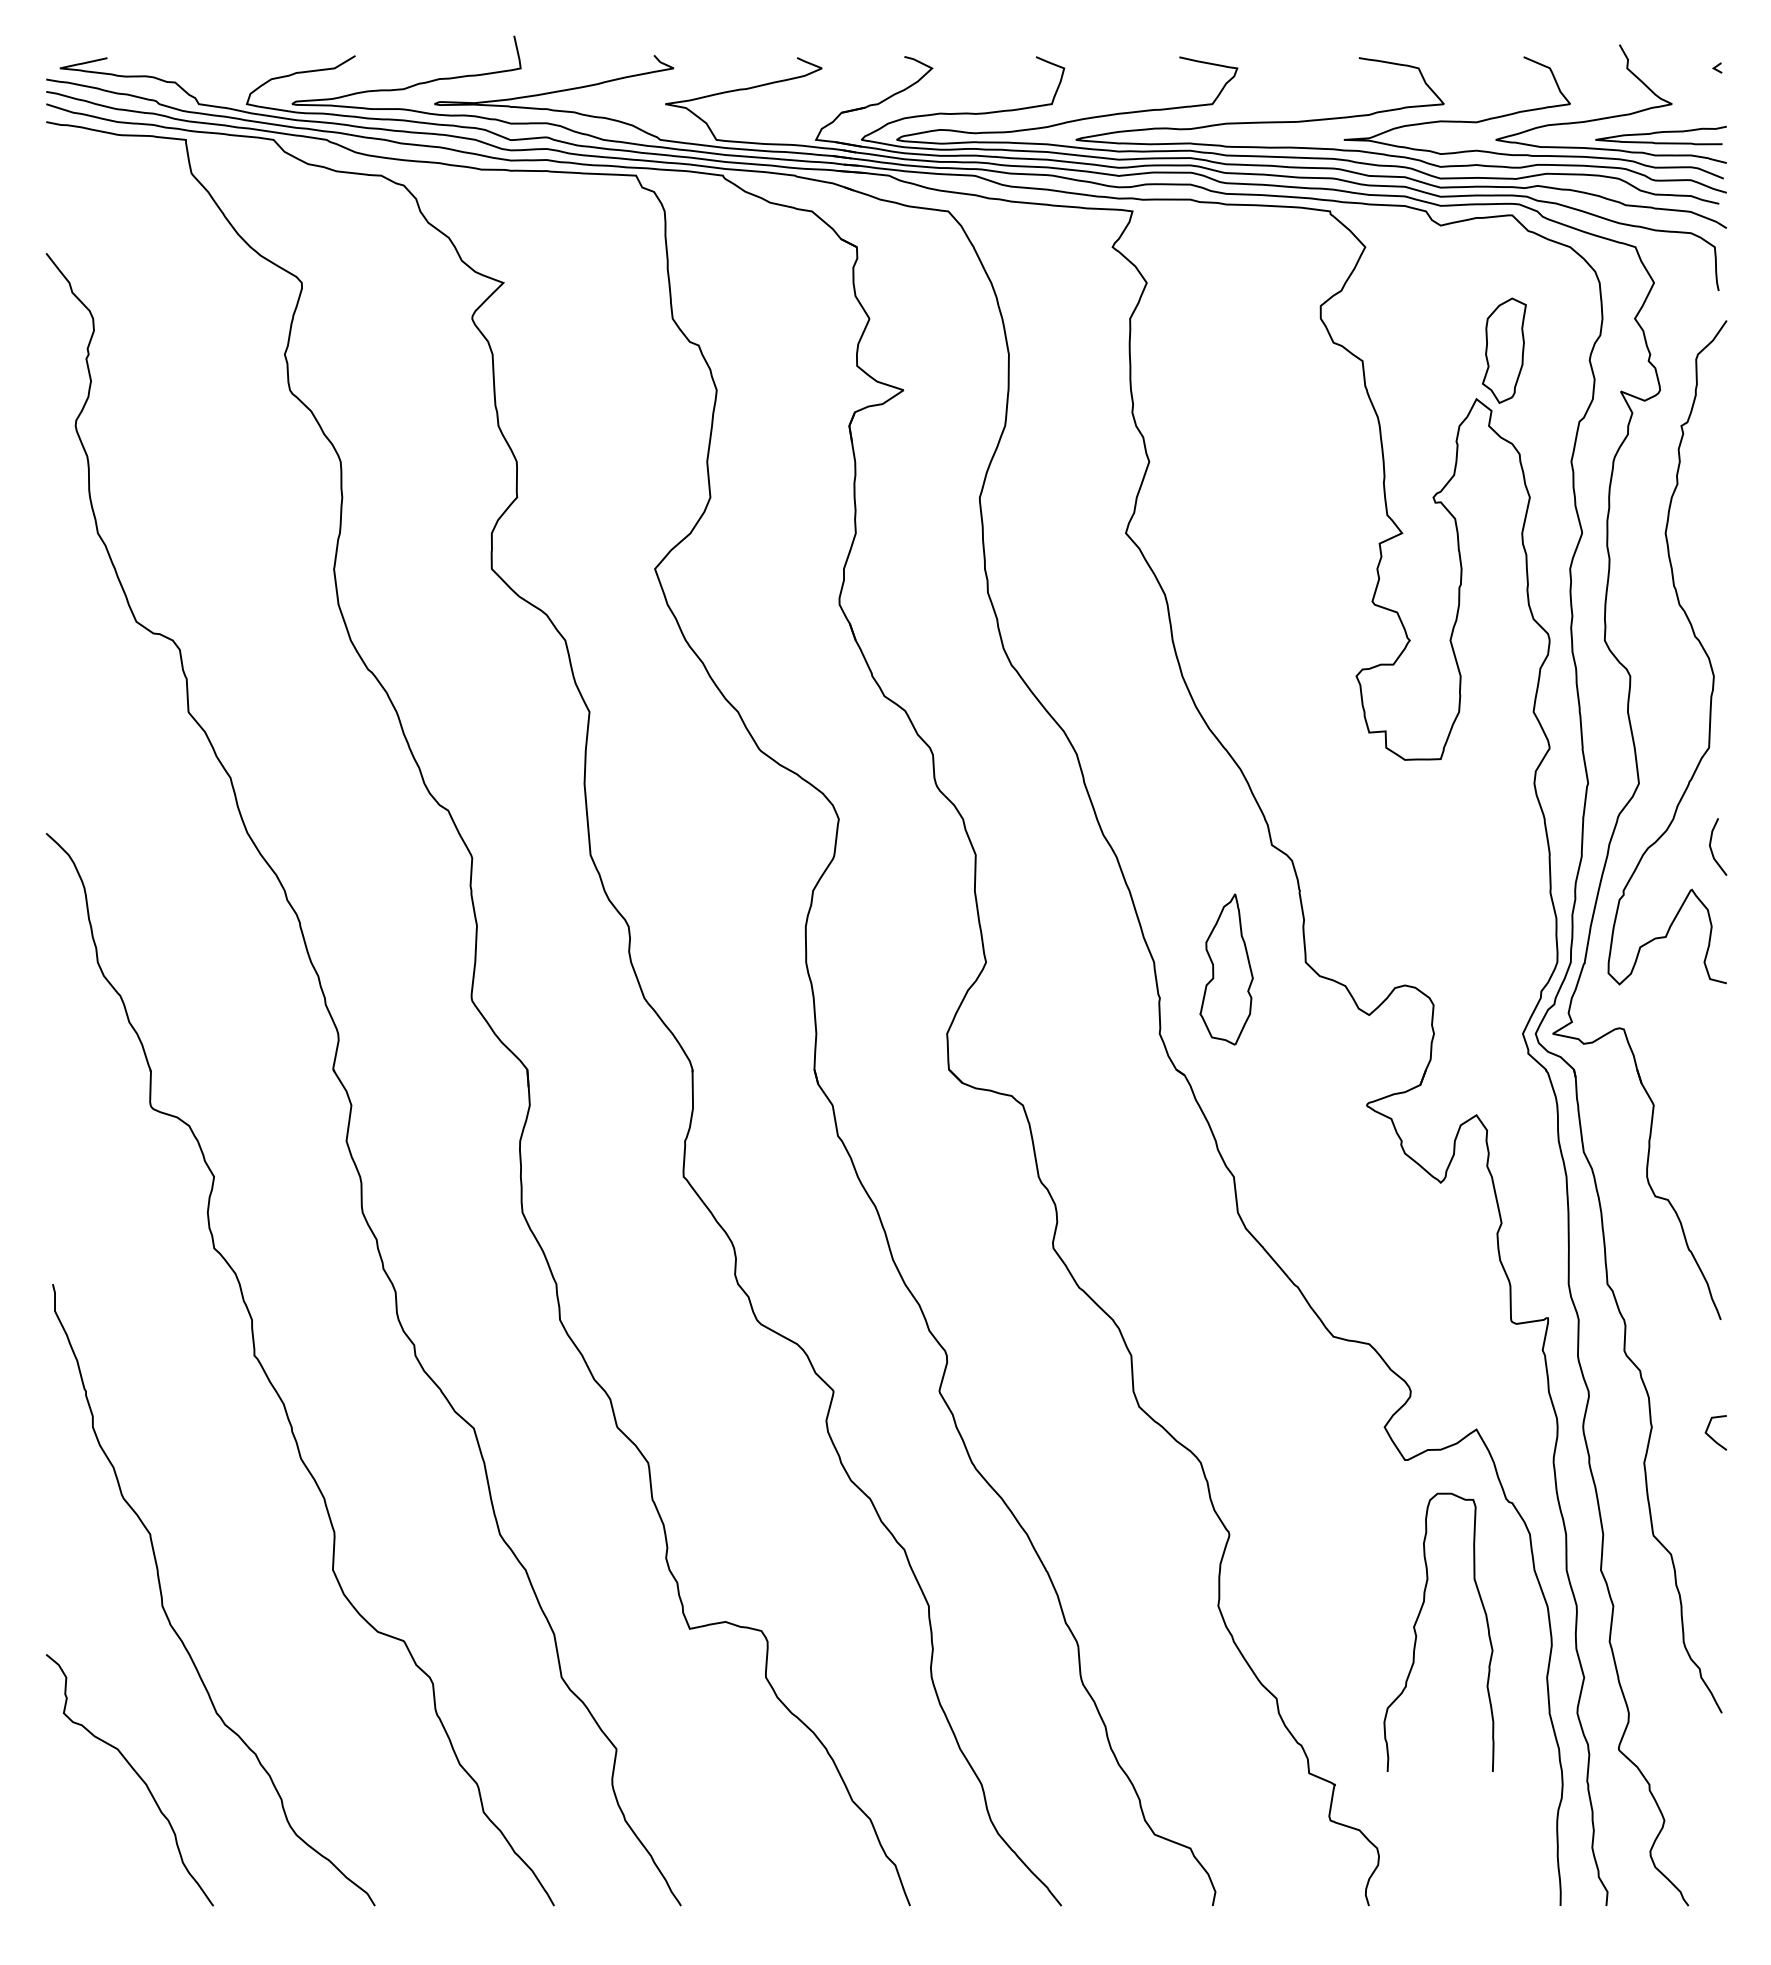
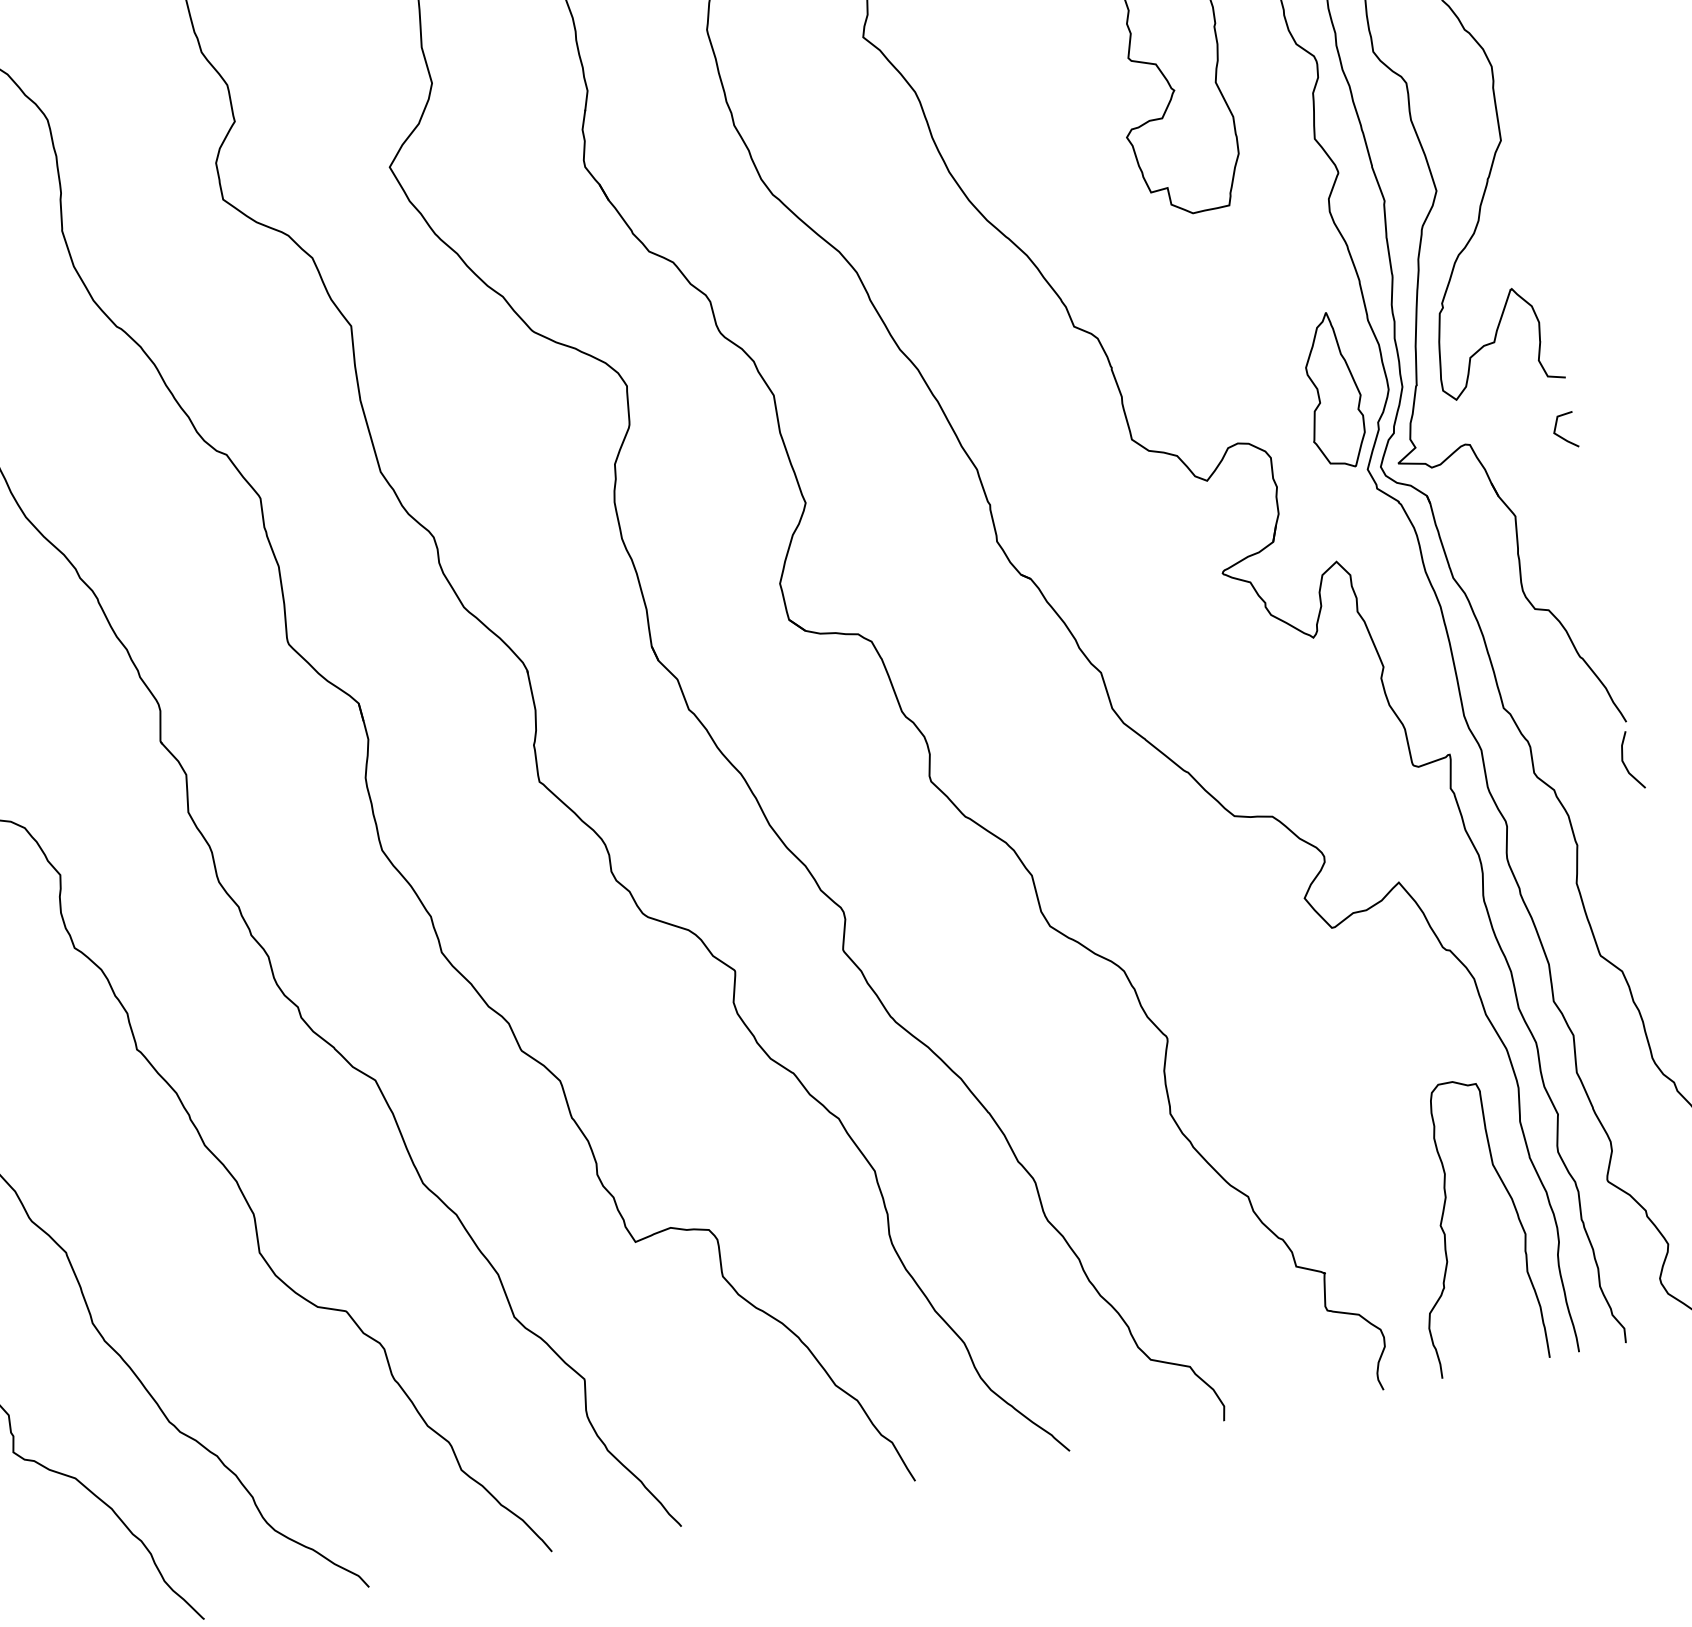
line: (1711, 847) -> (1624, 762), moved
part: (1226, 969) -> (1331, 391), moved
line: (1711, 1436) -> (1560, 435), moved
curve: (1417, 1636) -> (1446, 1234), moved

